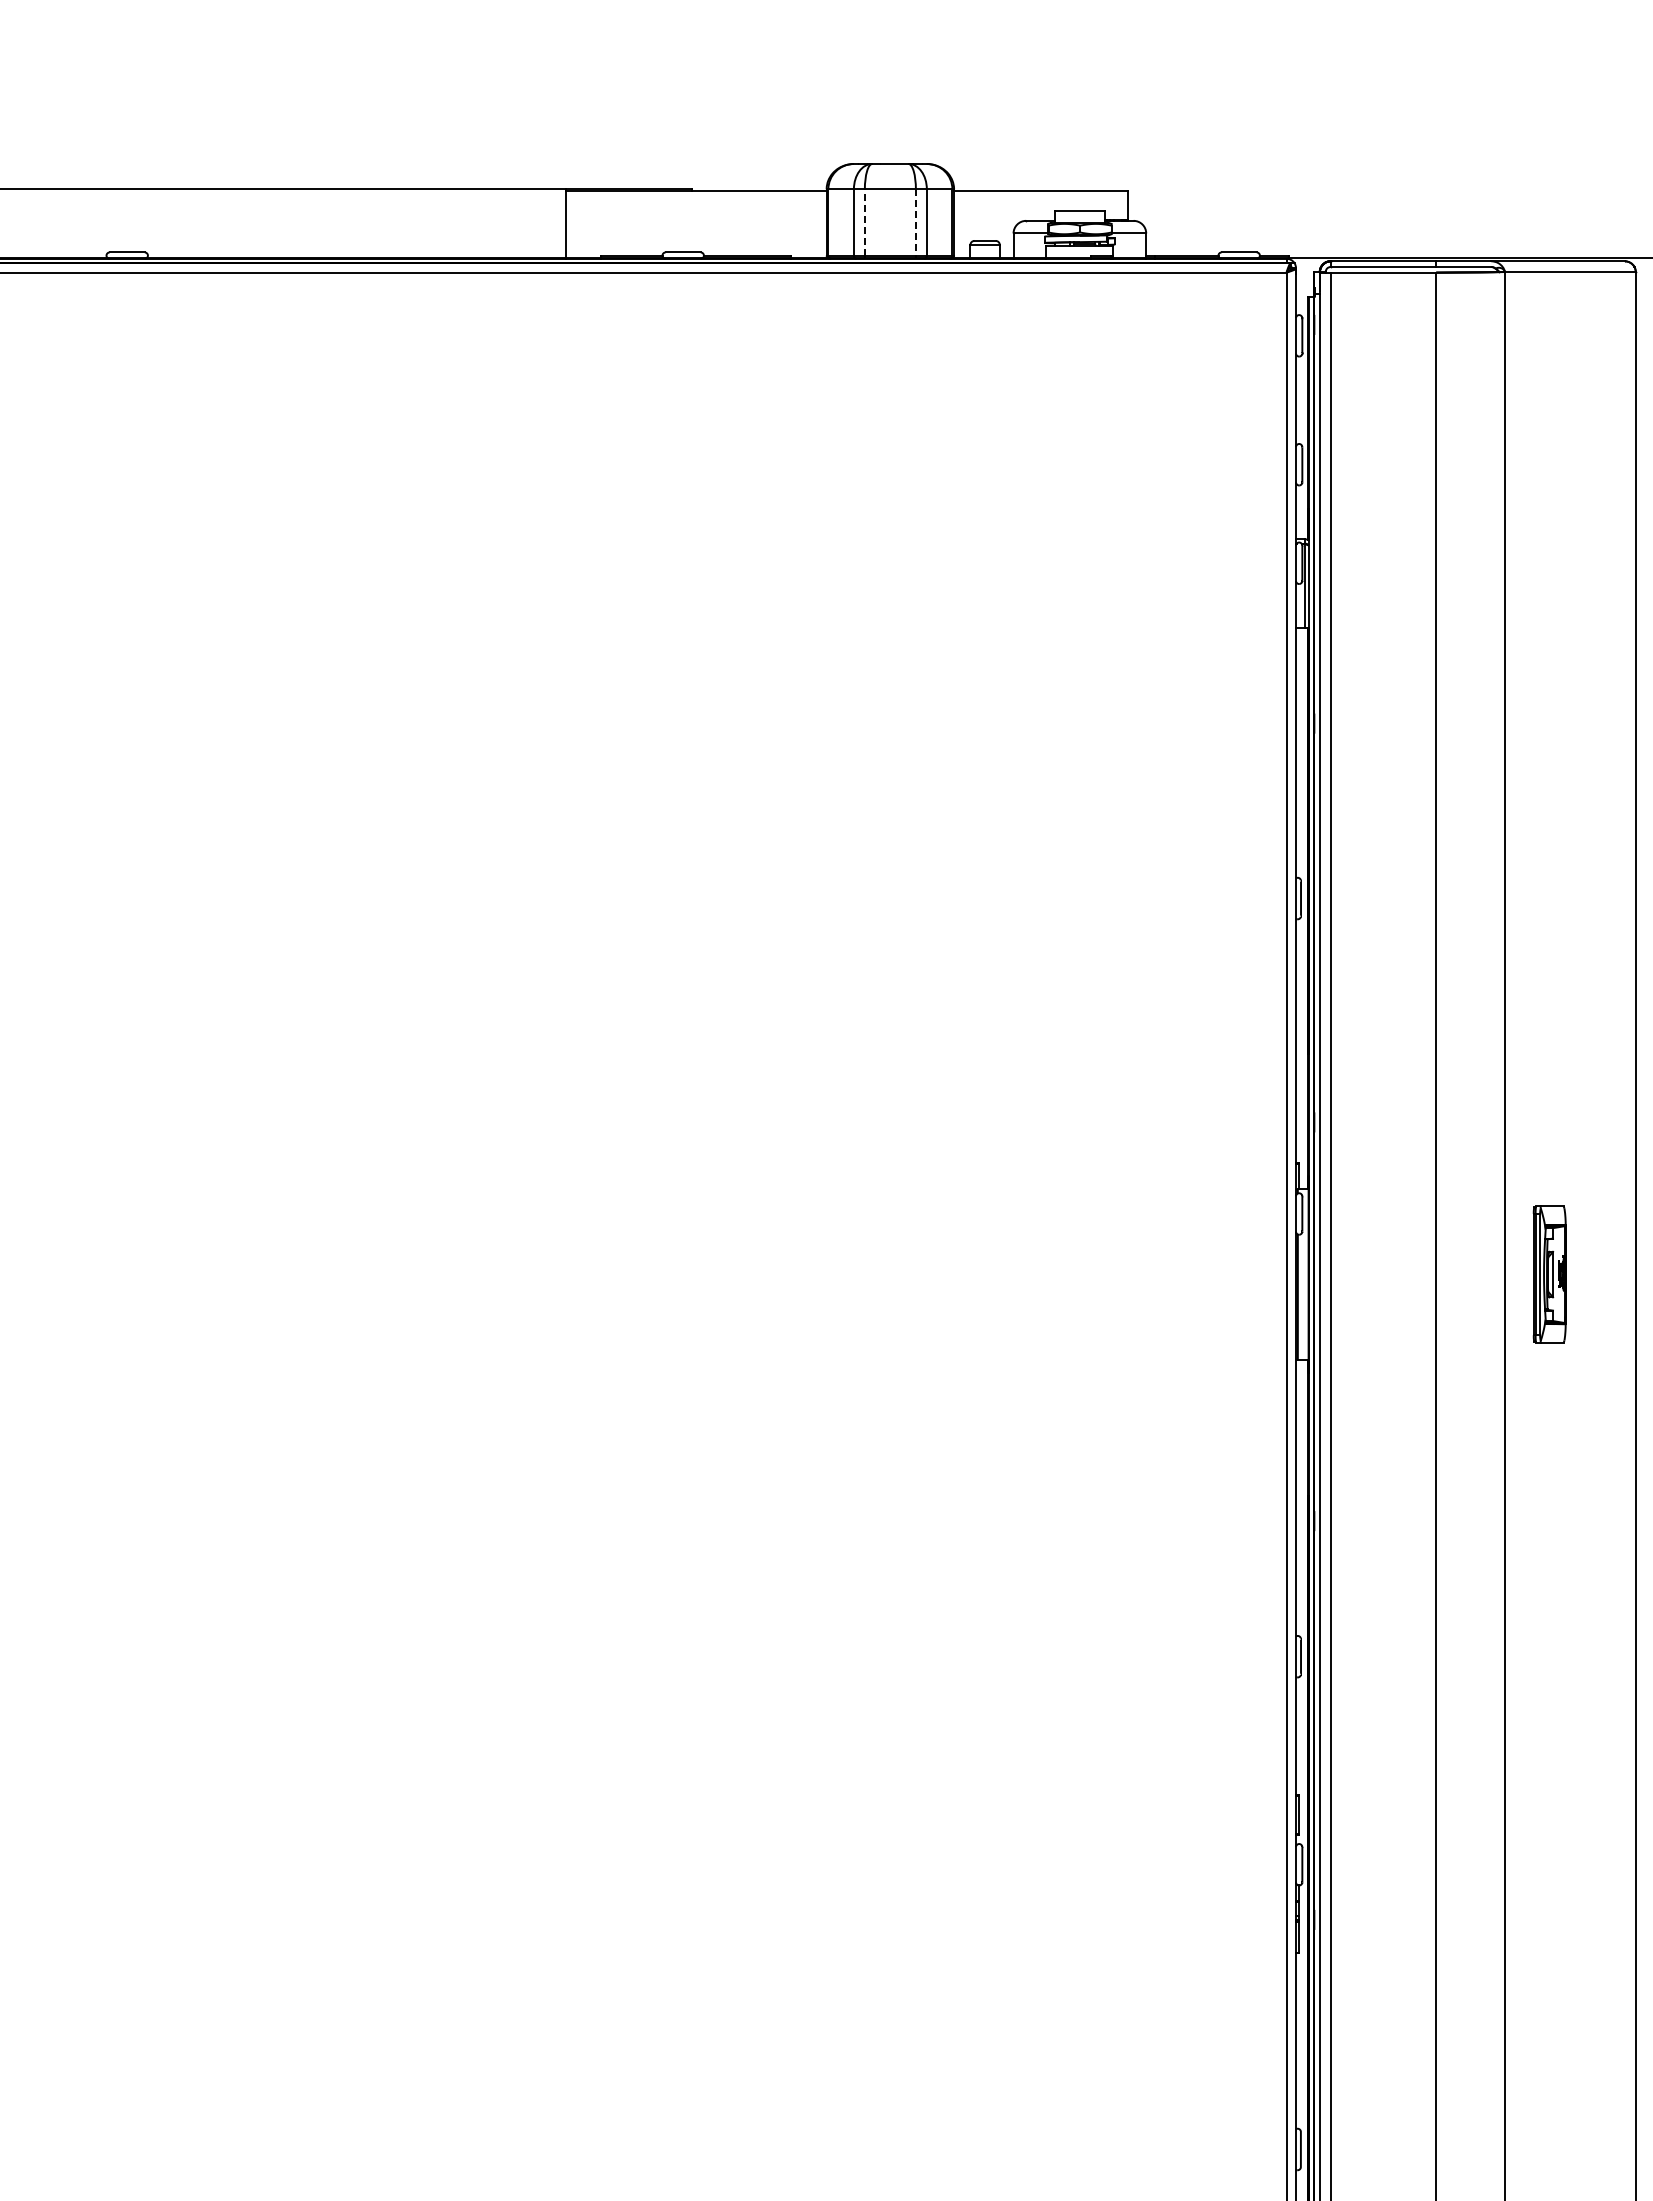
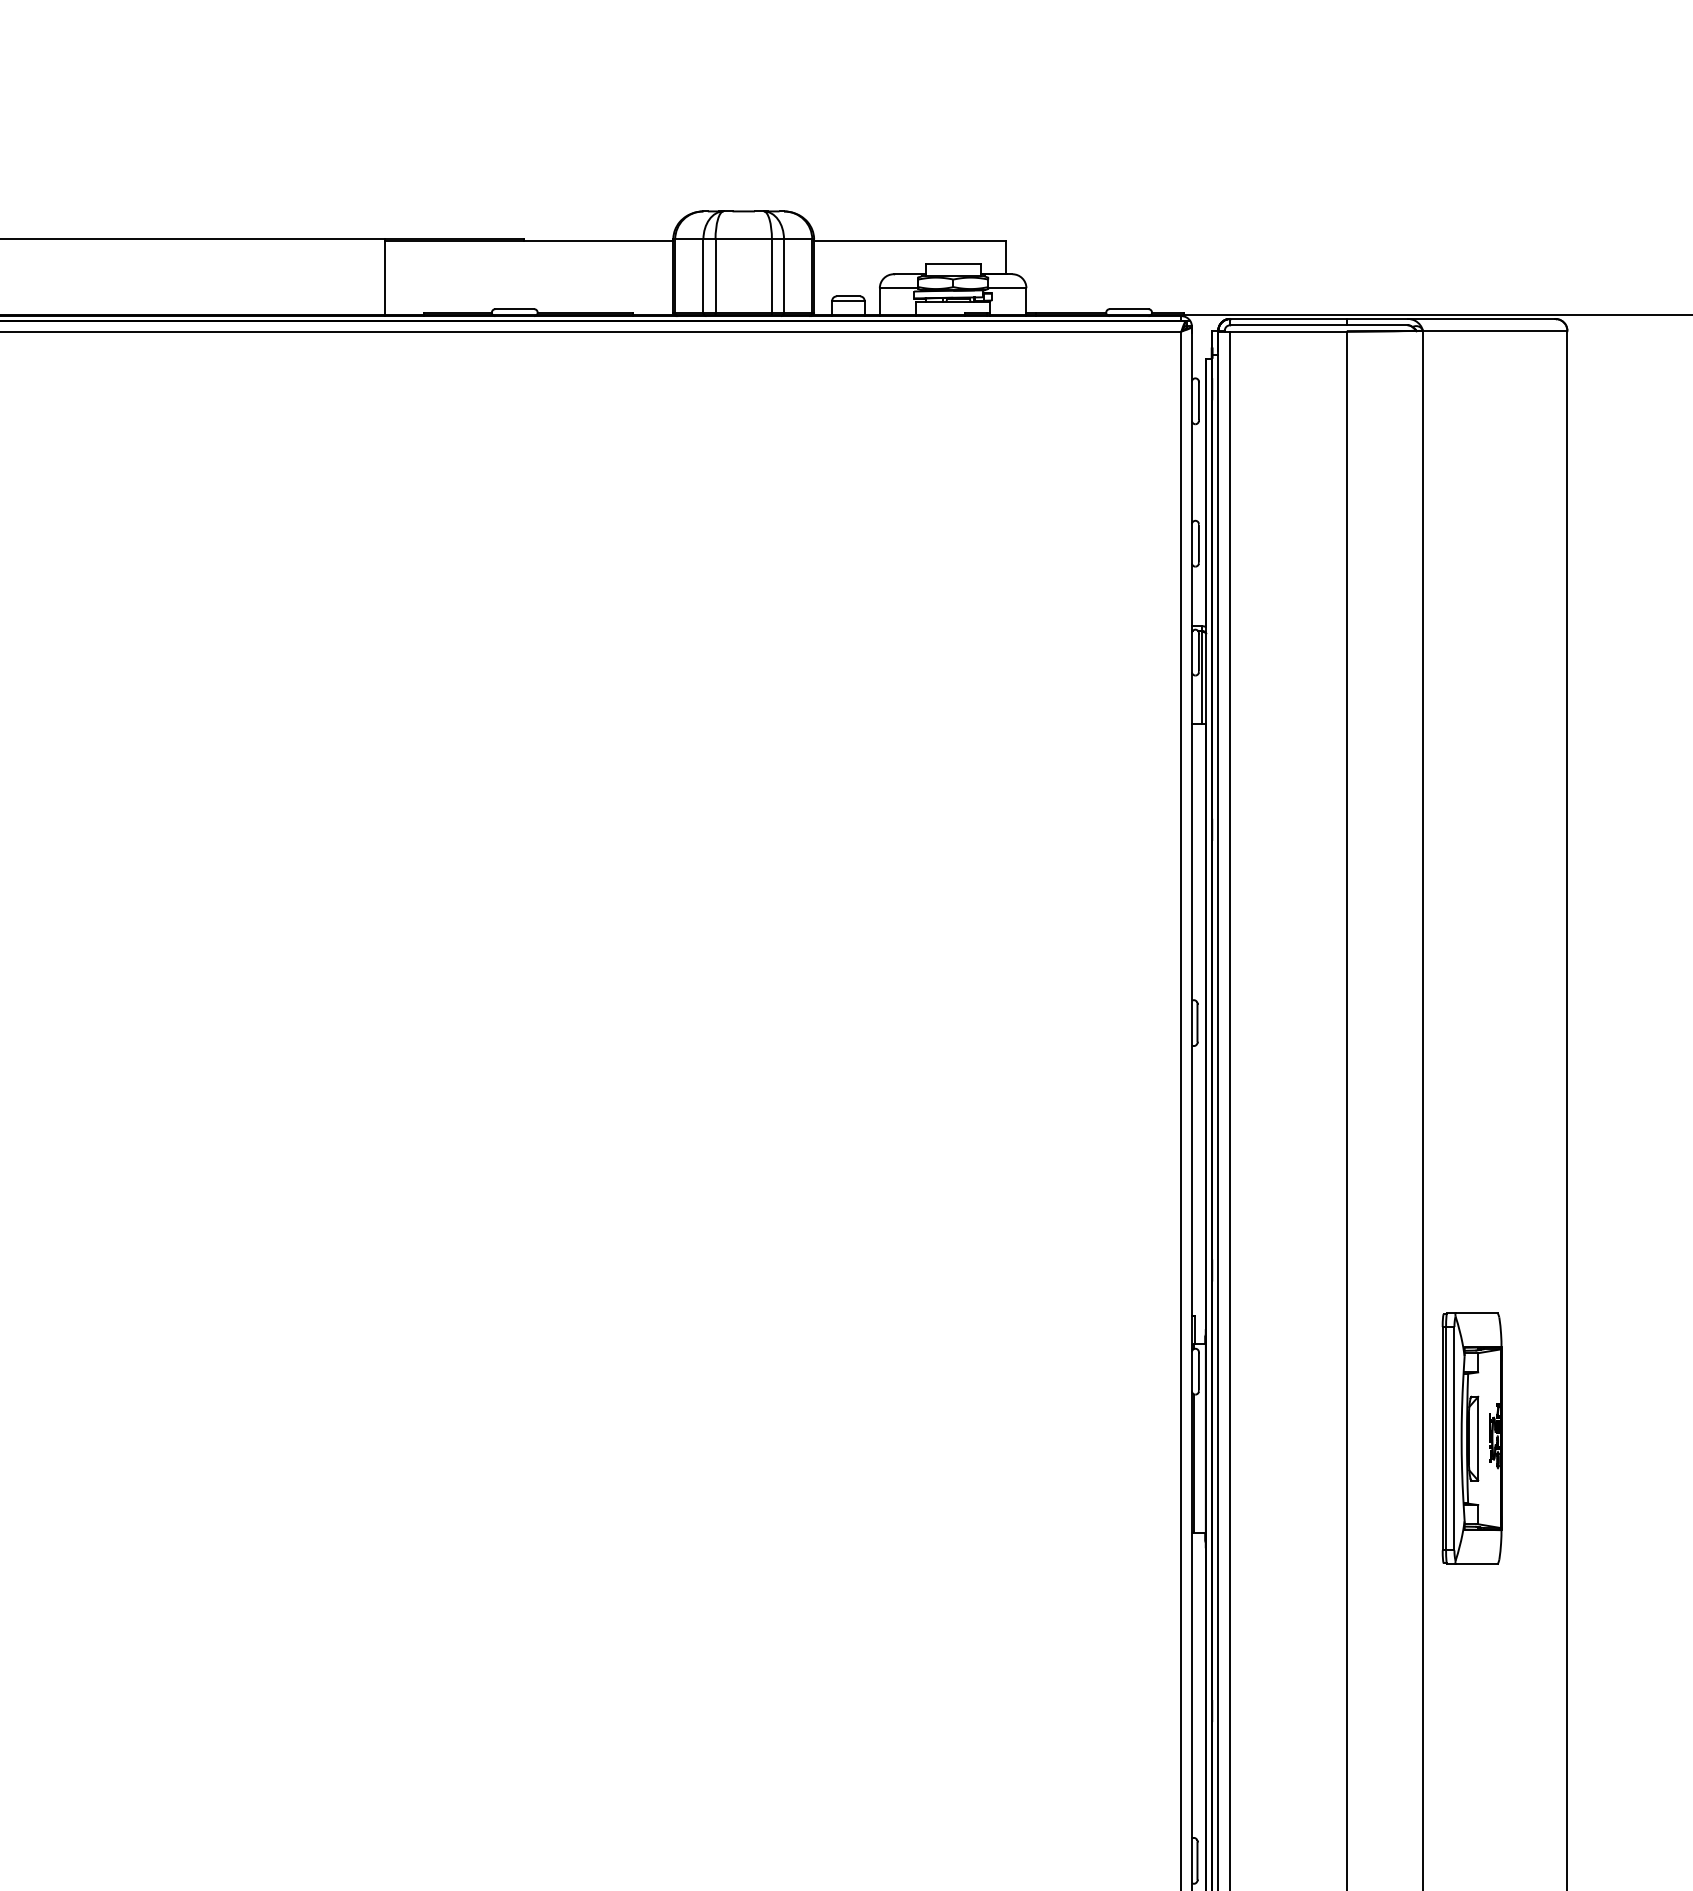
line: (864, 221) -> (715, 274), dashed -> solid
line: (915, 222) -> (771, 276), dashed -> solid
part: (1549, 1274) -> (1472, 1438), size x1.67

